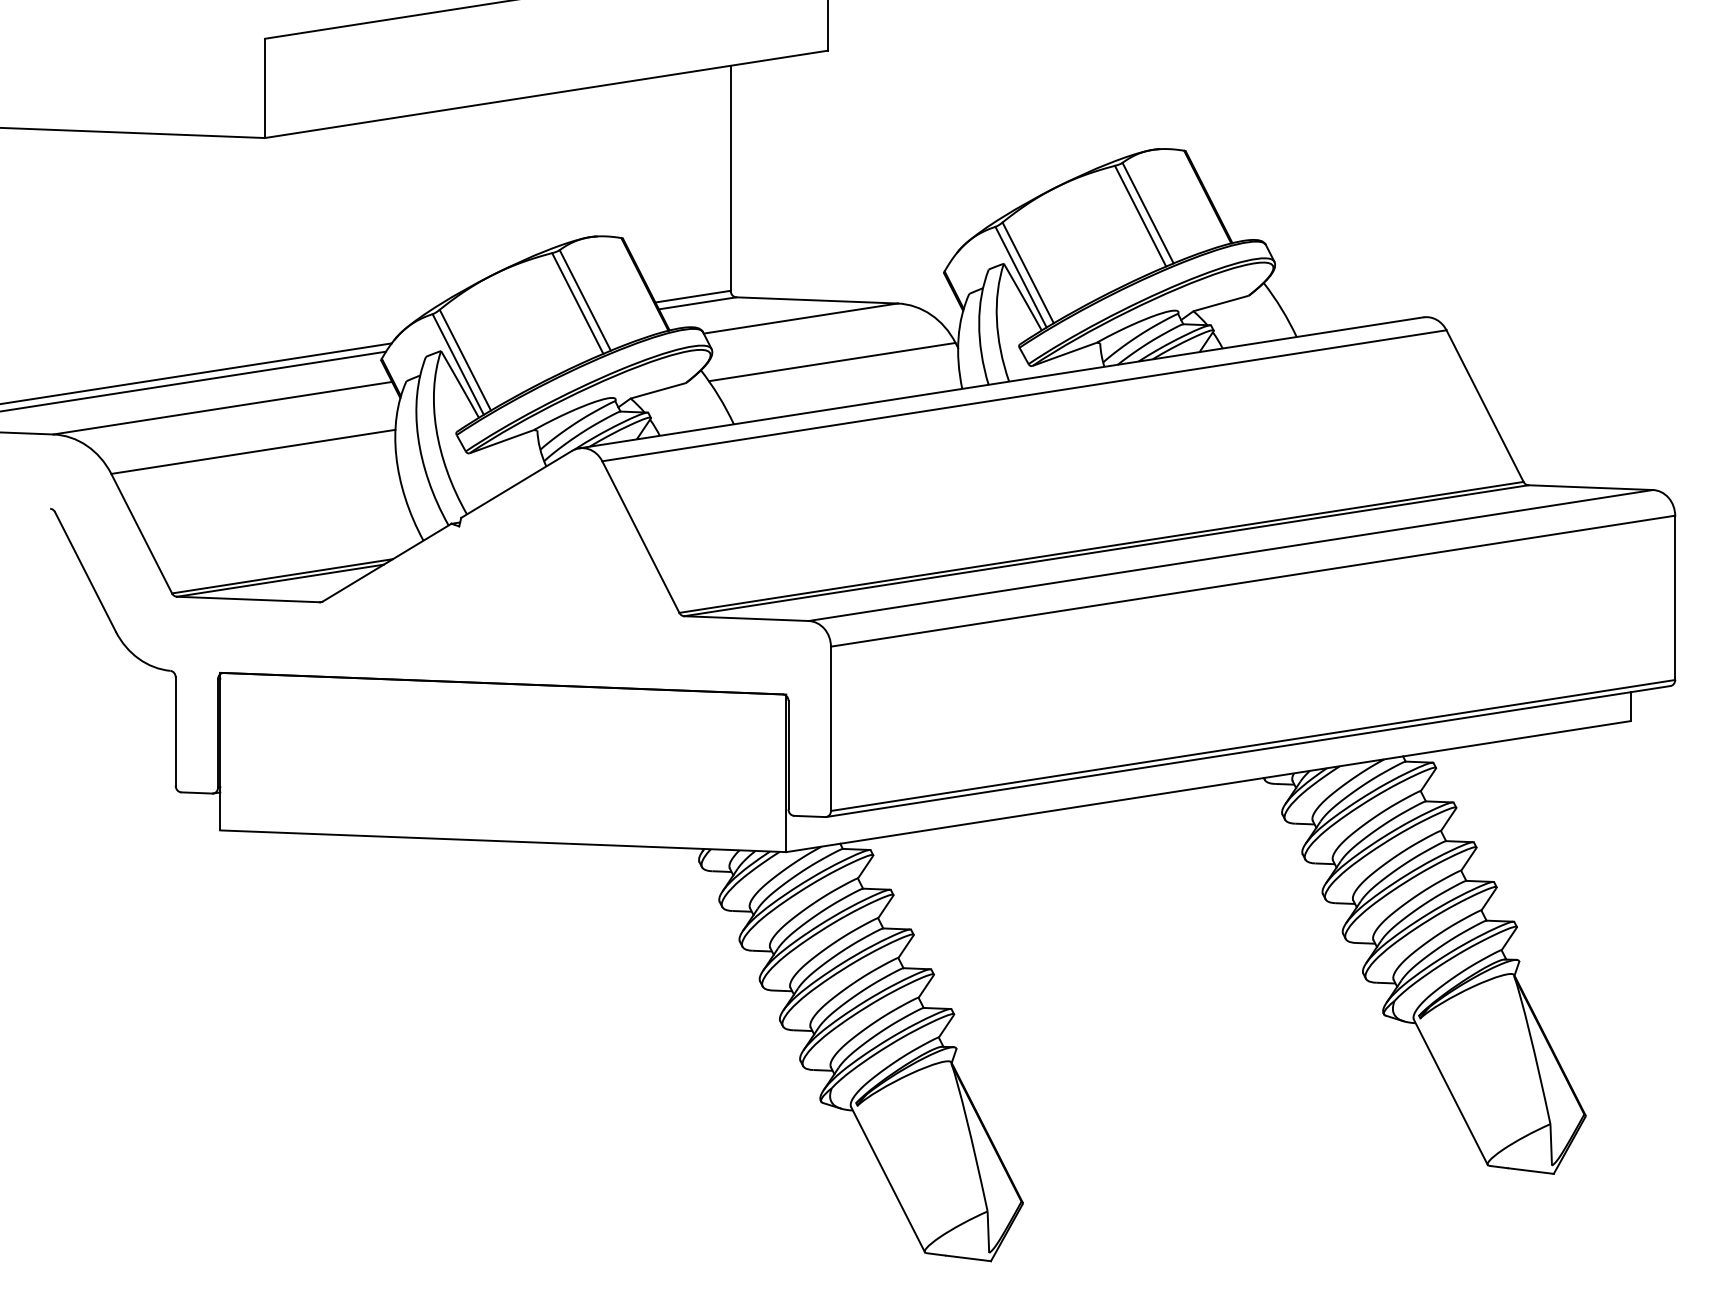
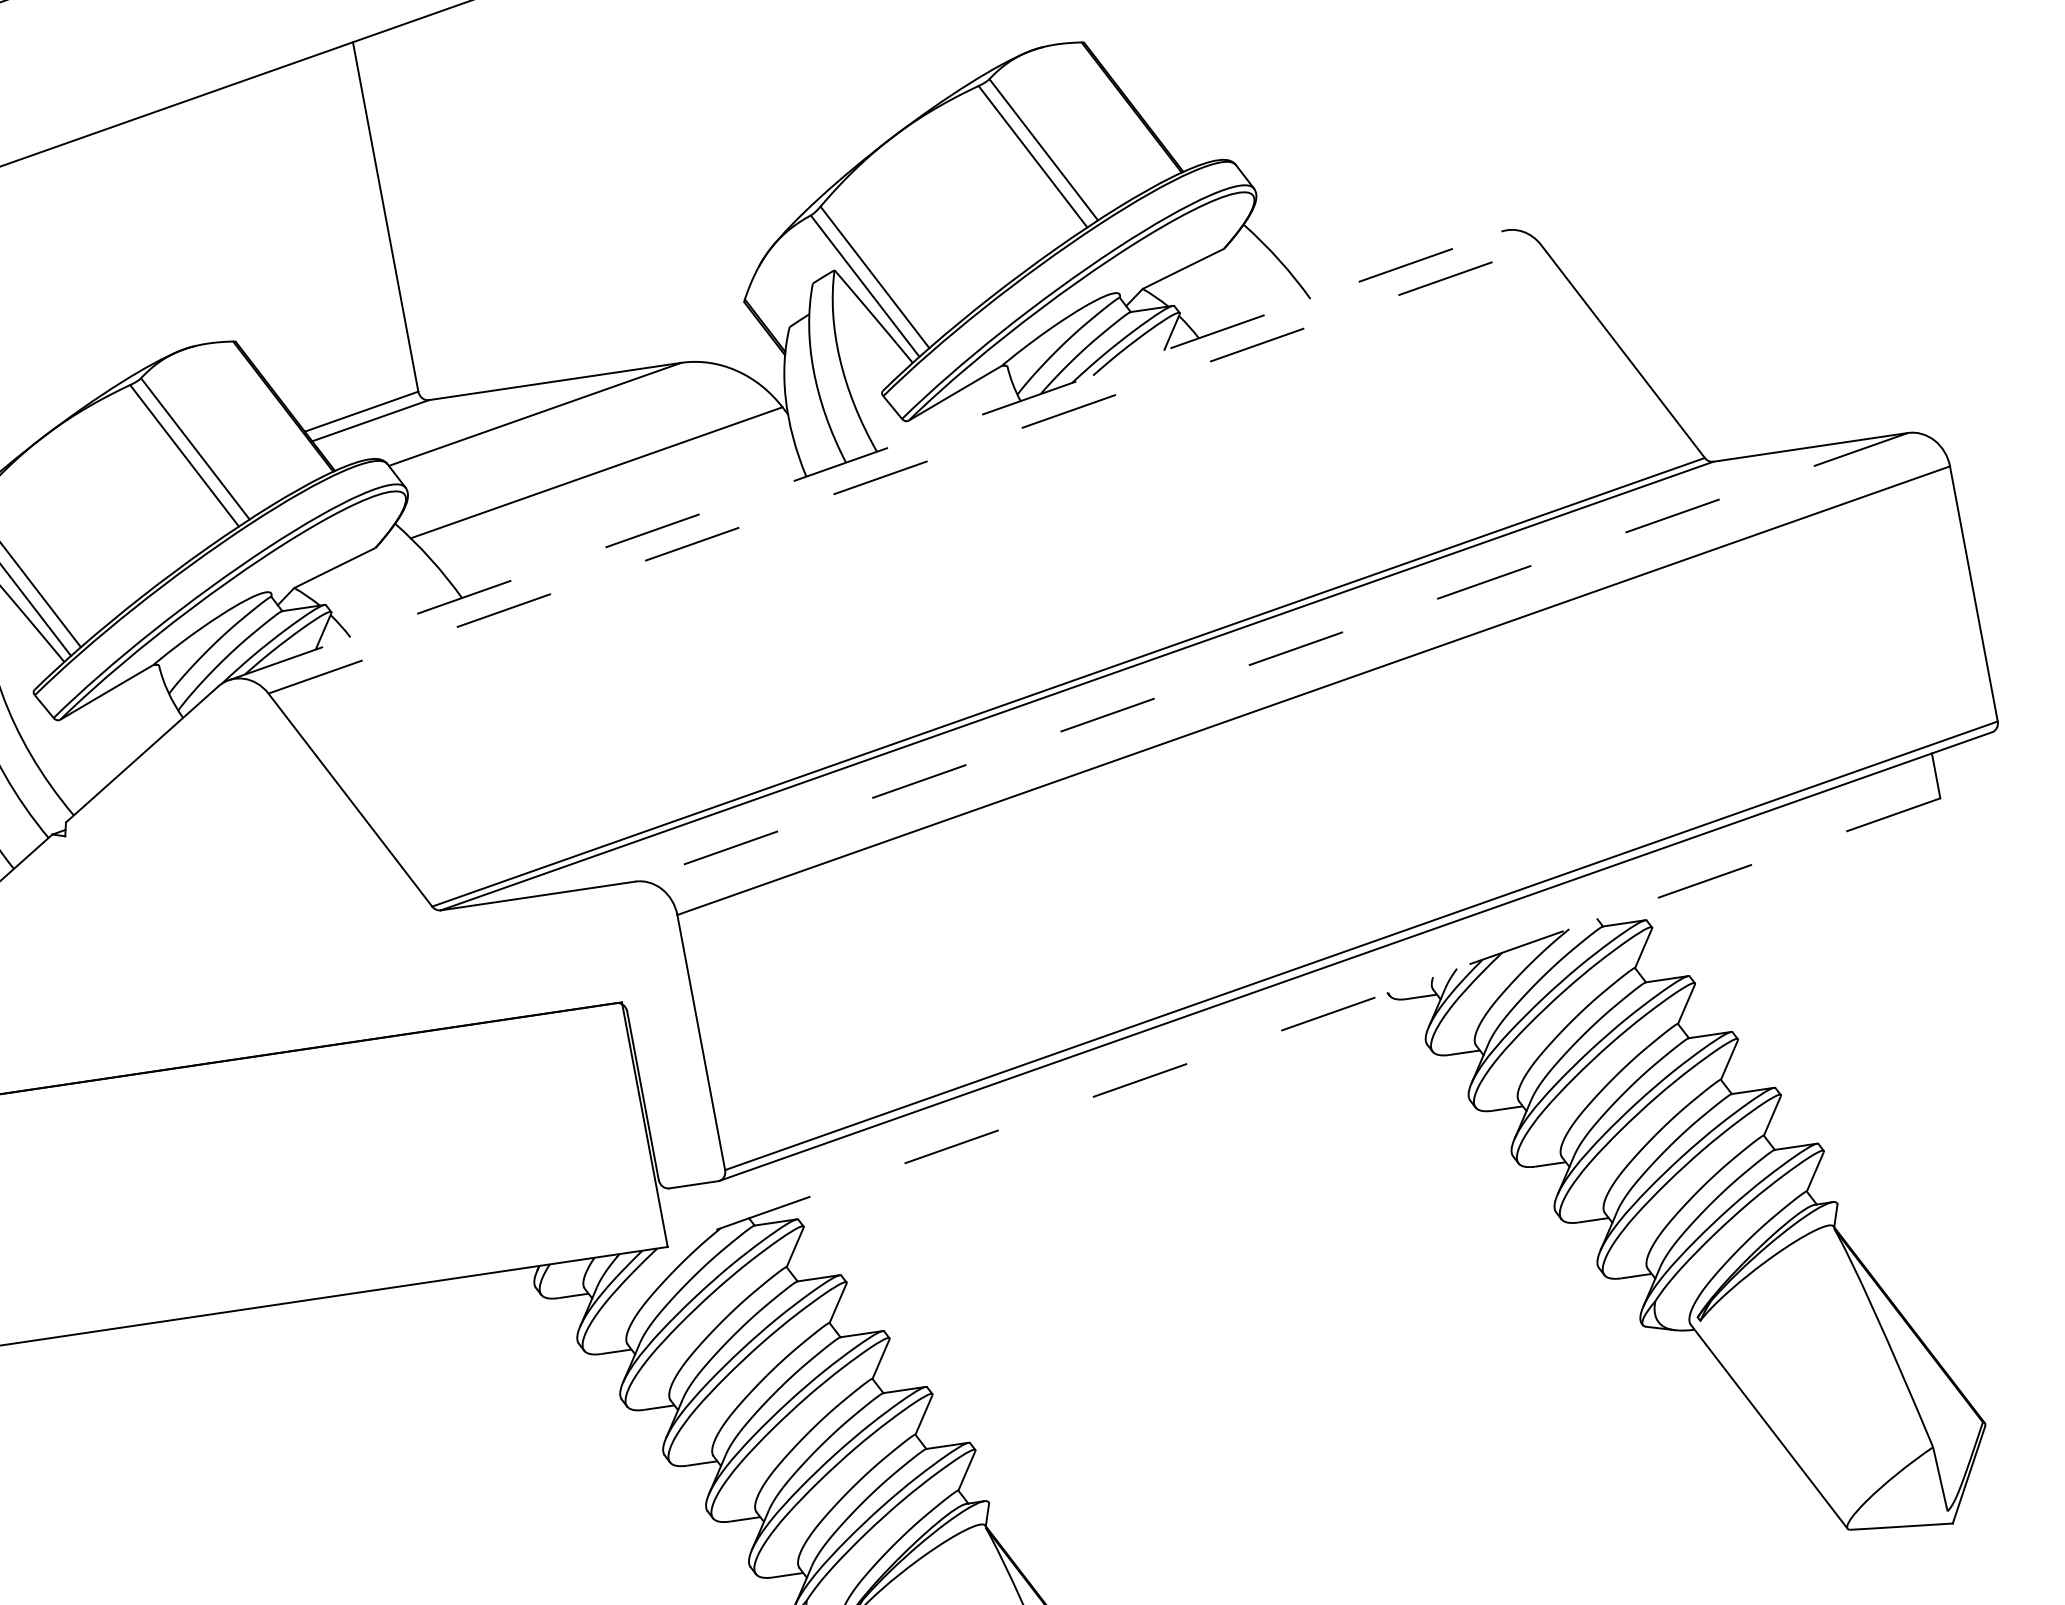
line: (1001, 382) -> (865, 455), solid -> dashed
line: (1024, 395) -> (904, 468), solid -> dashed
line: (1230, 555) -> (1271, 657), solid -> dashed
line: (1207, 786) -> (1302, 1022), solid -> dashed

